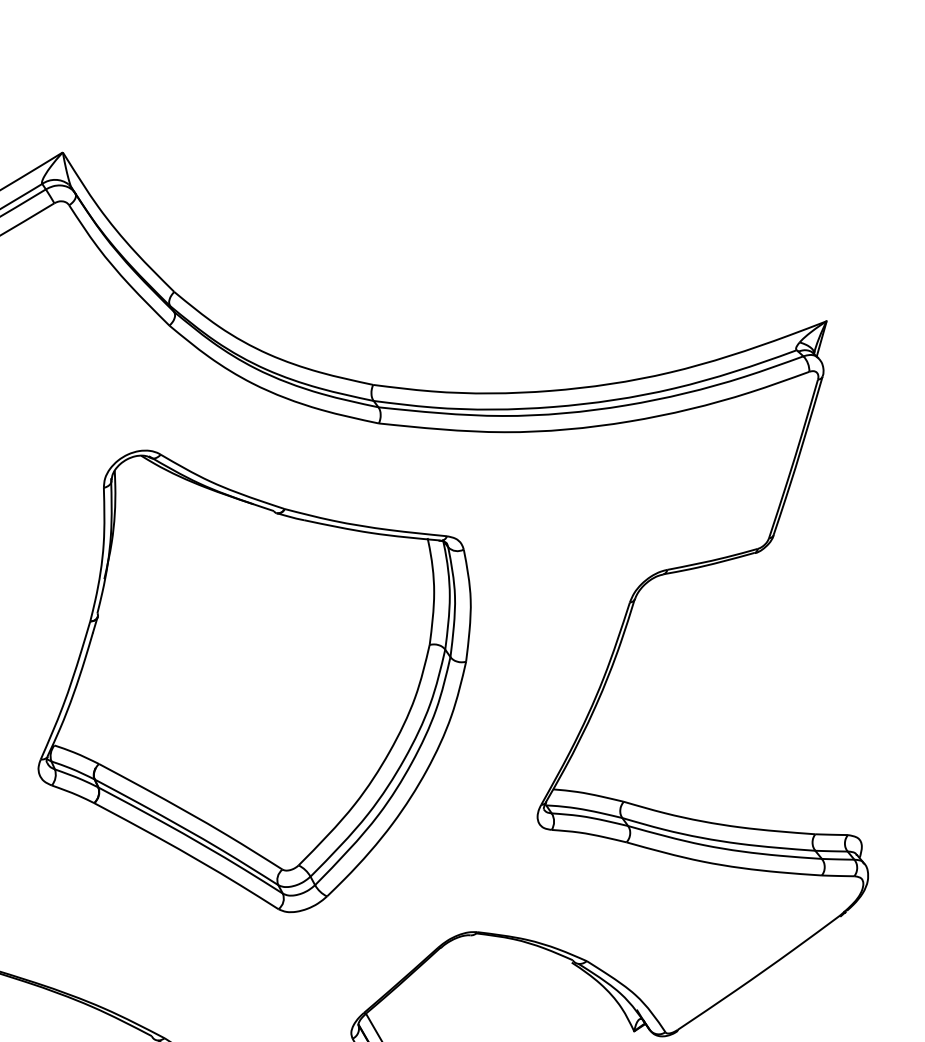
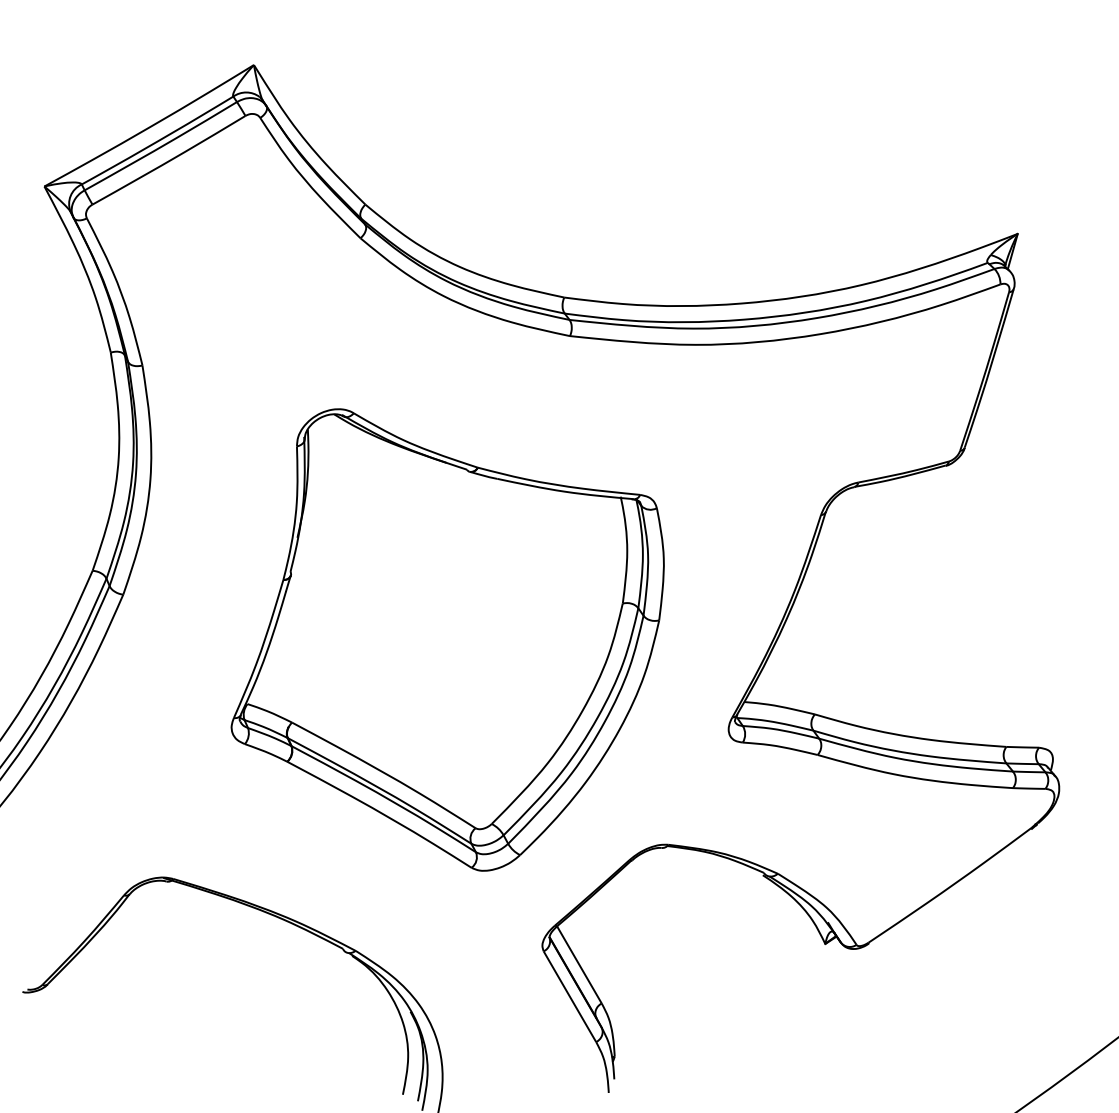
part: (254, 680) -> (447, 639), moved

